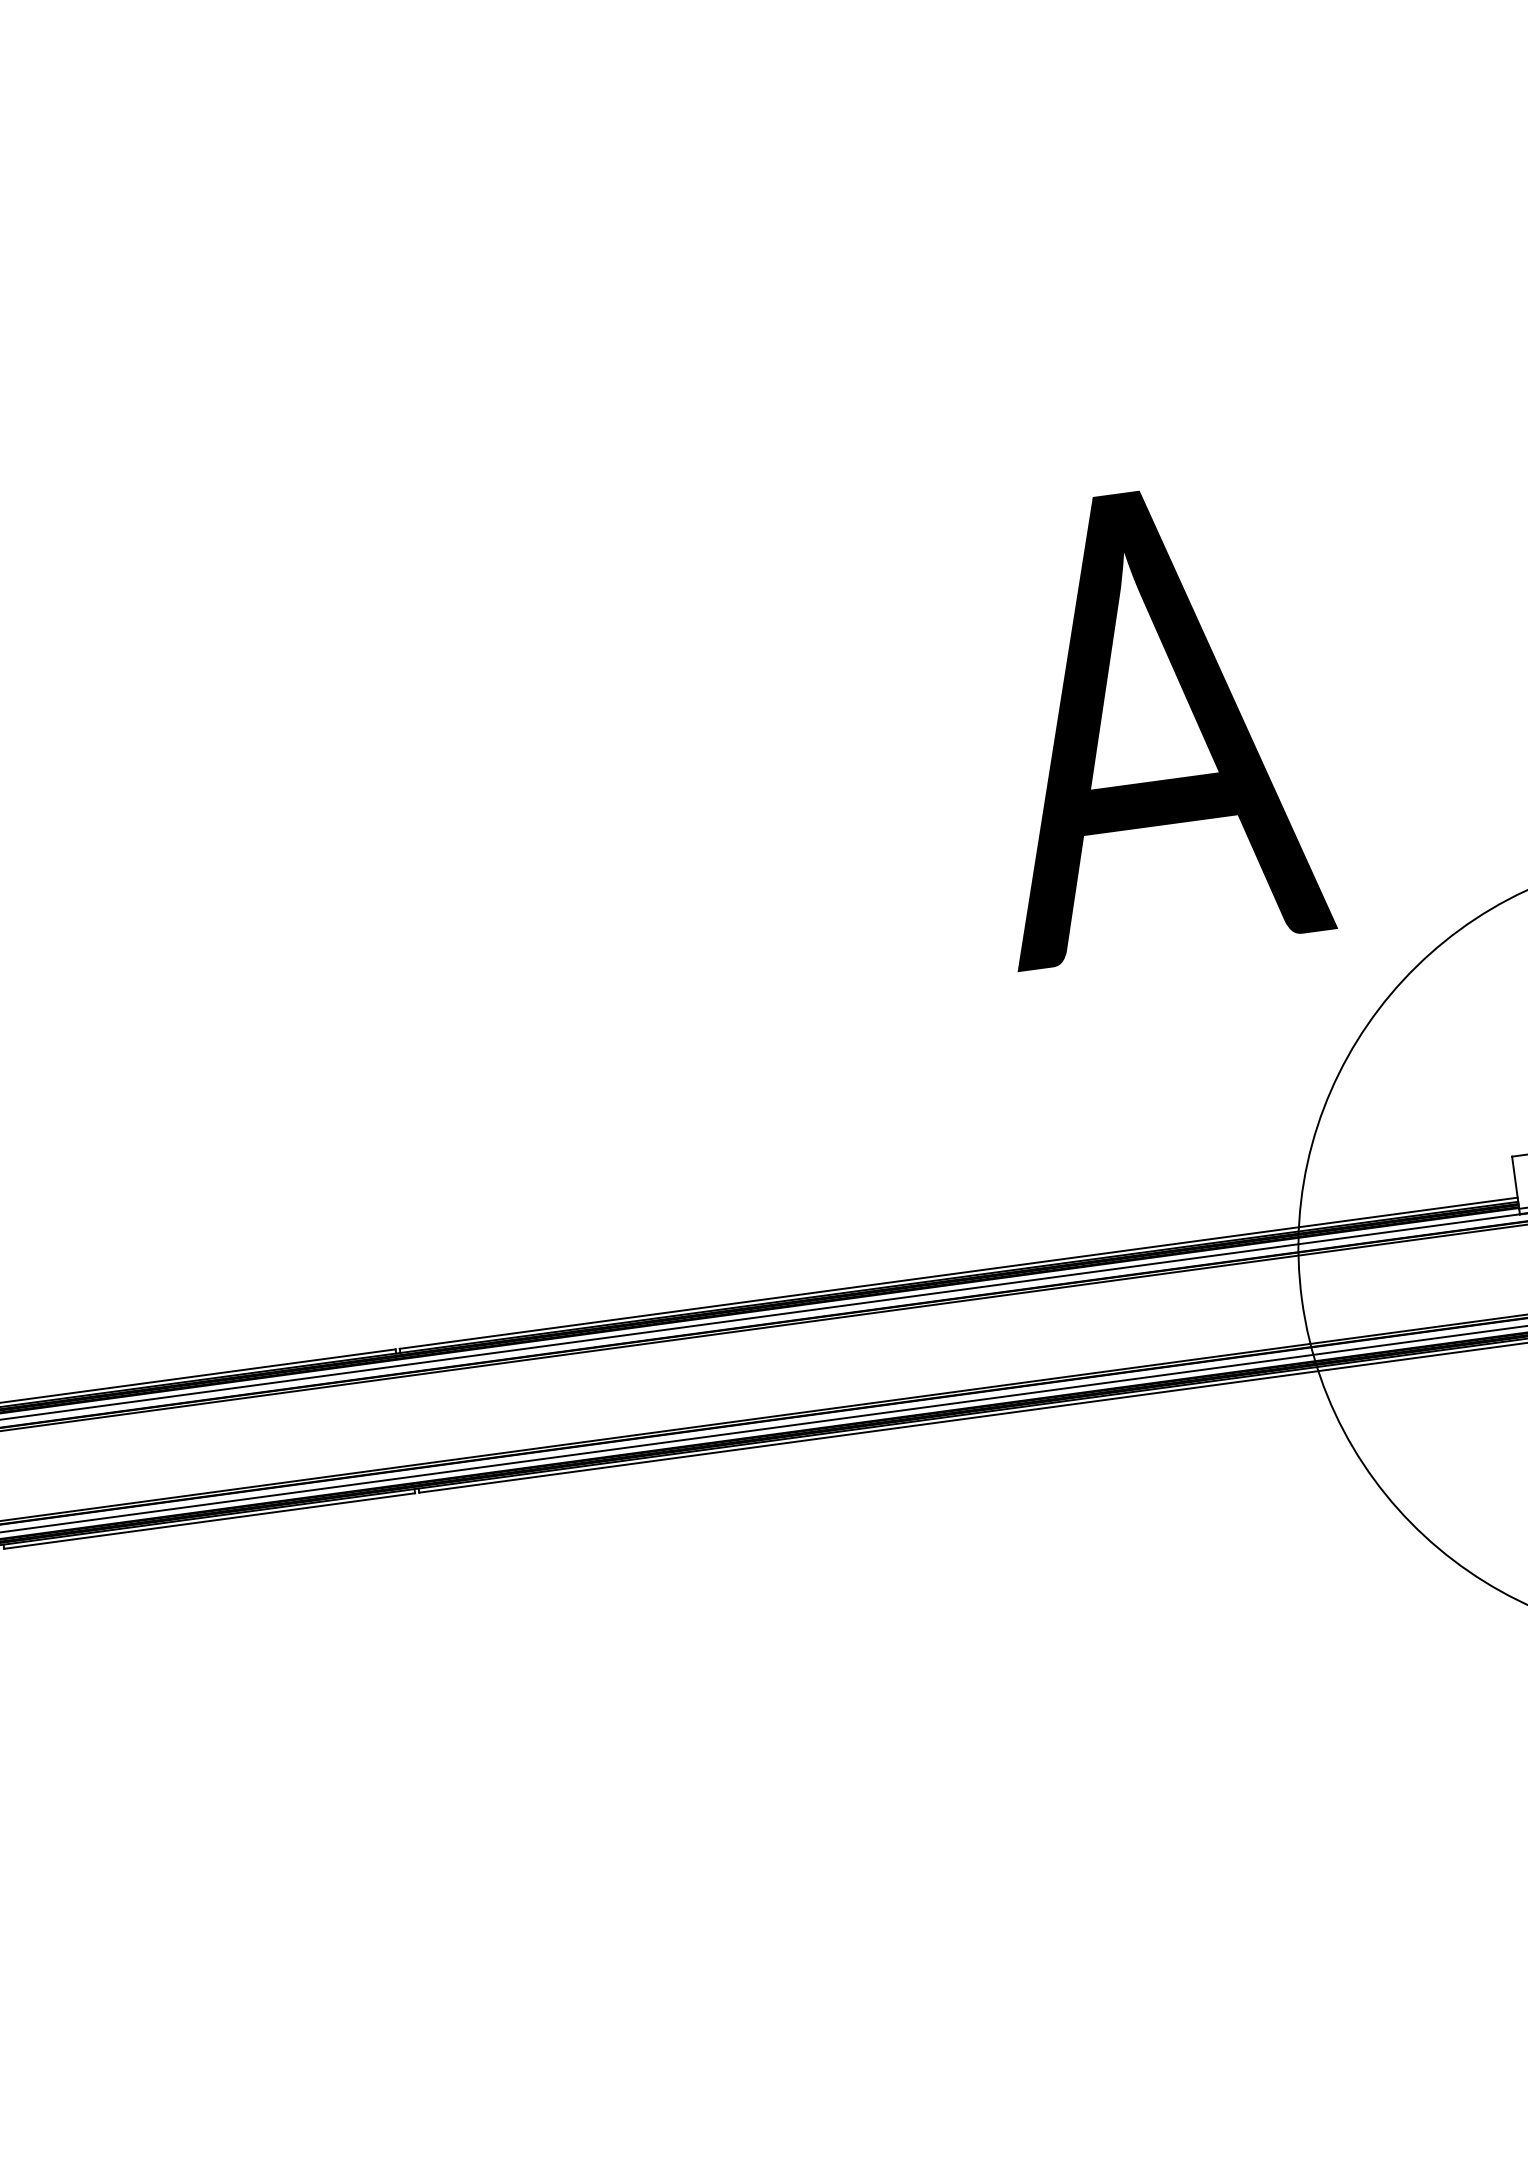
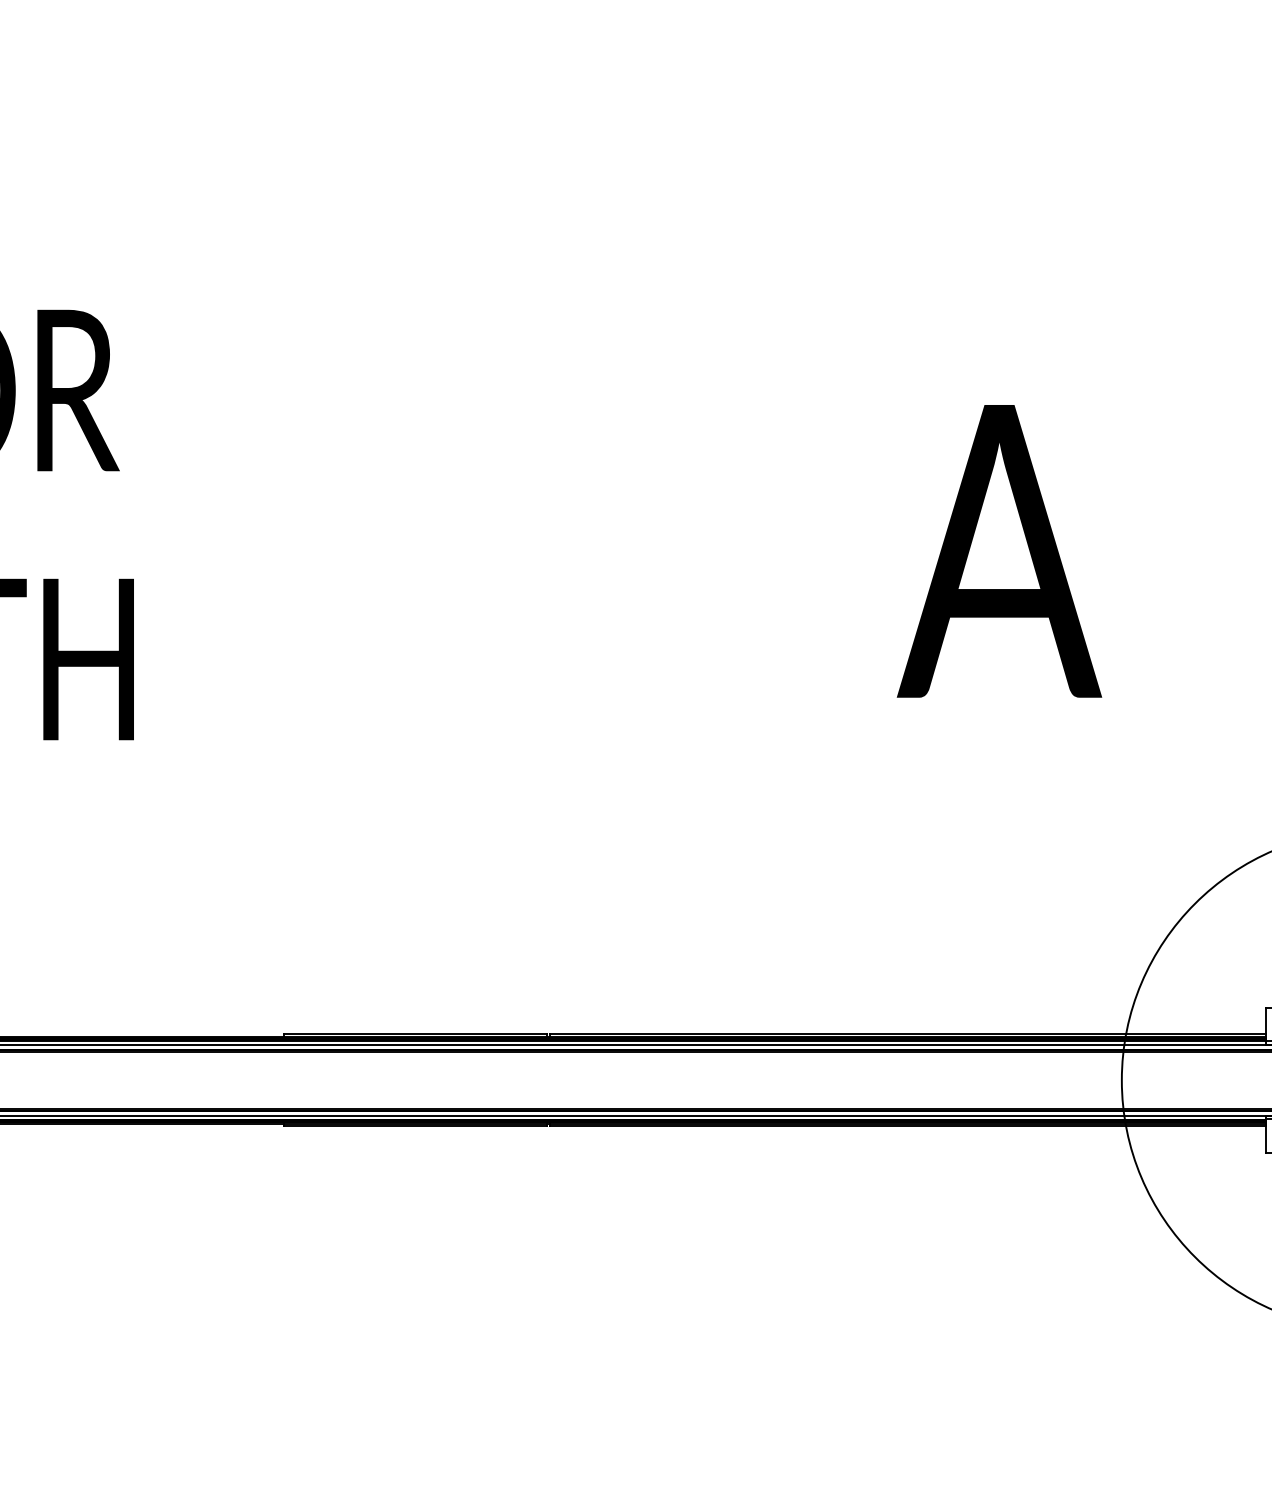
text: (1147, 722) -> (999, 551), moved

